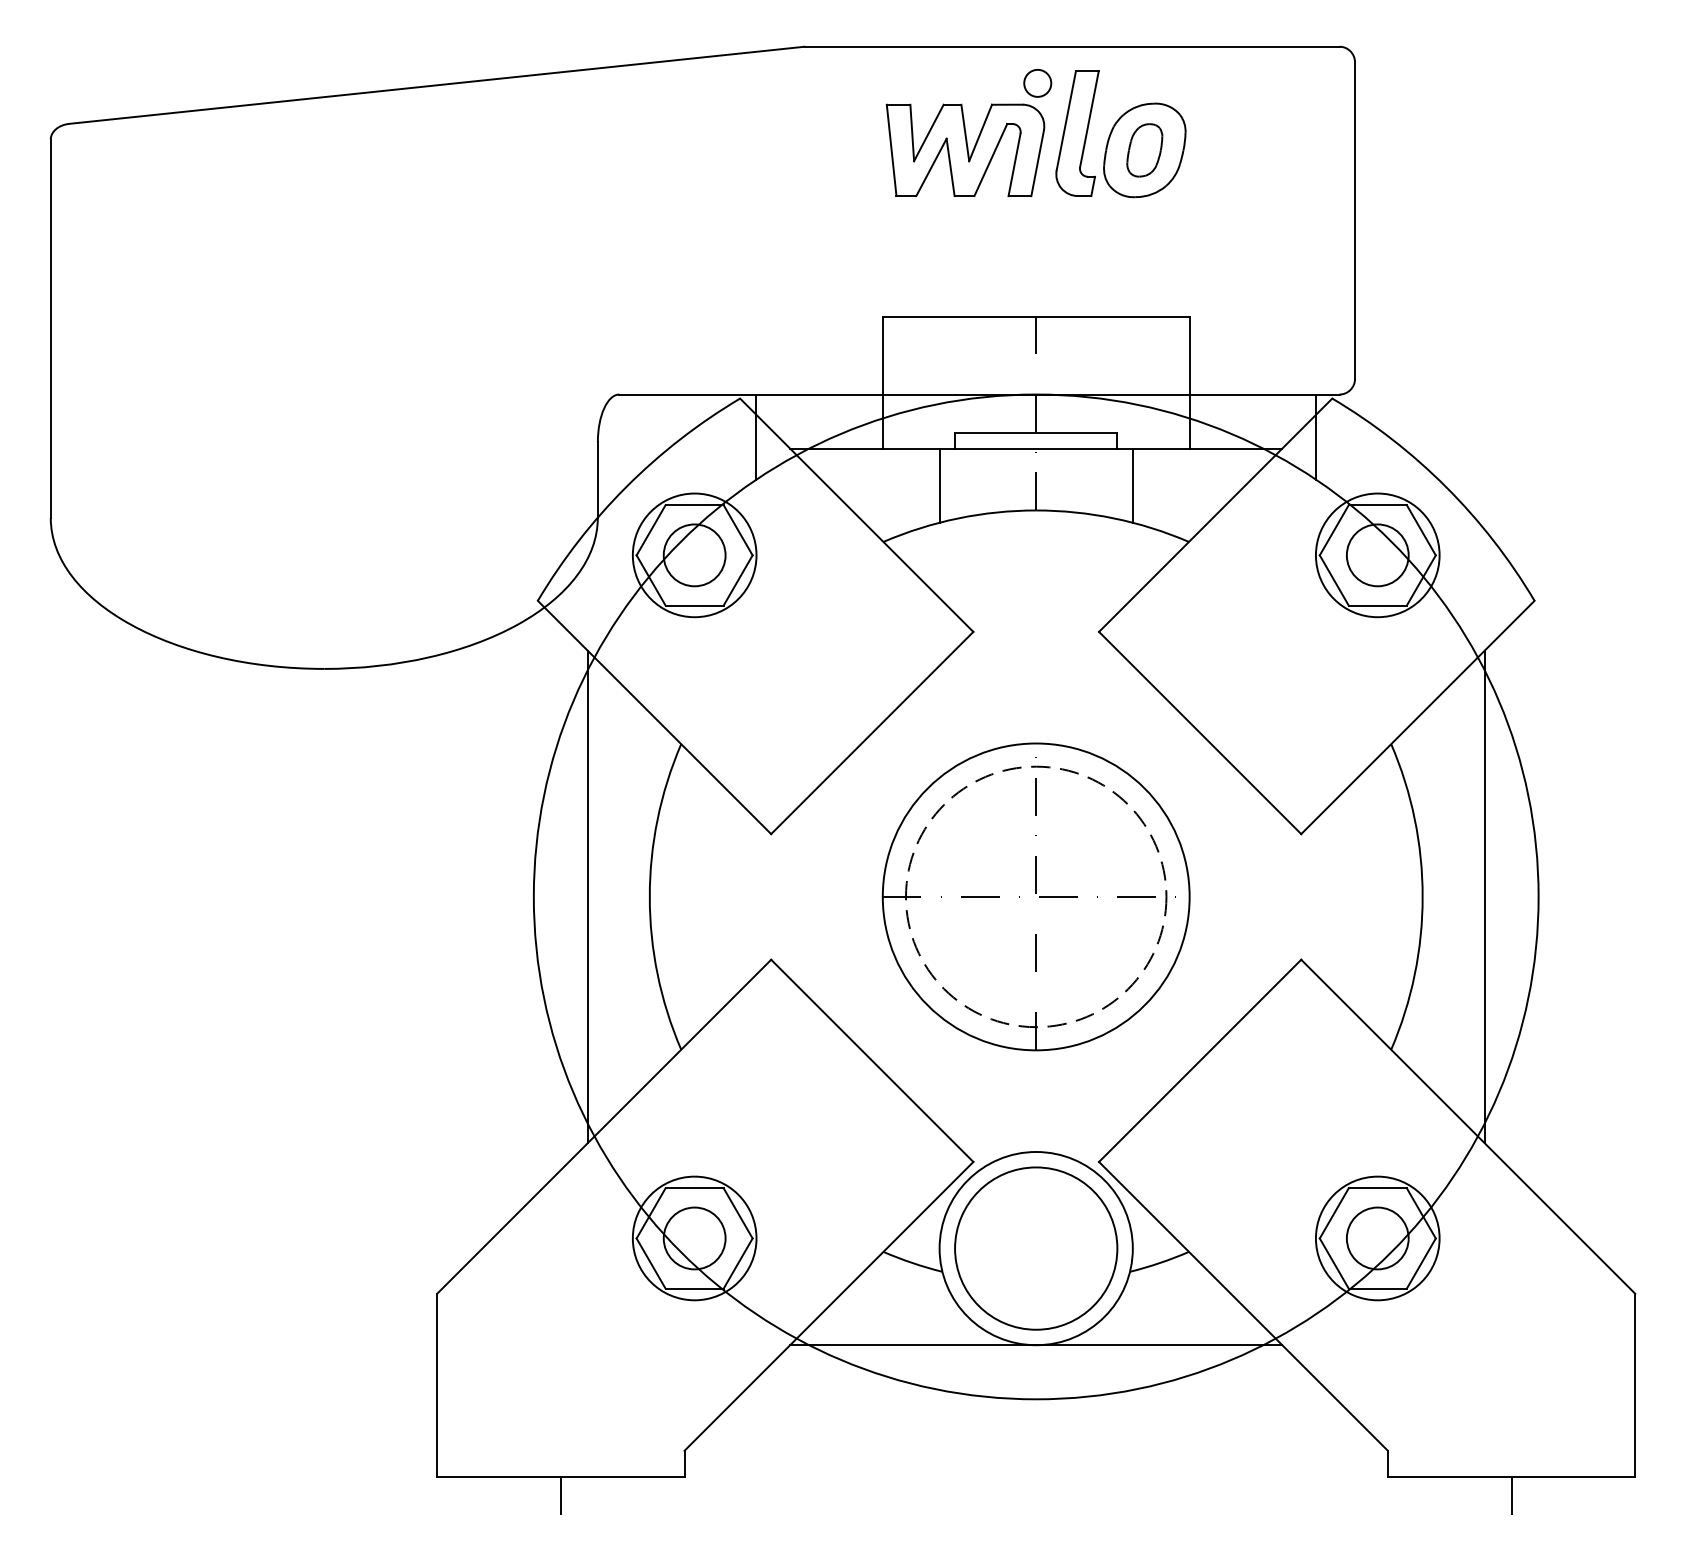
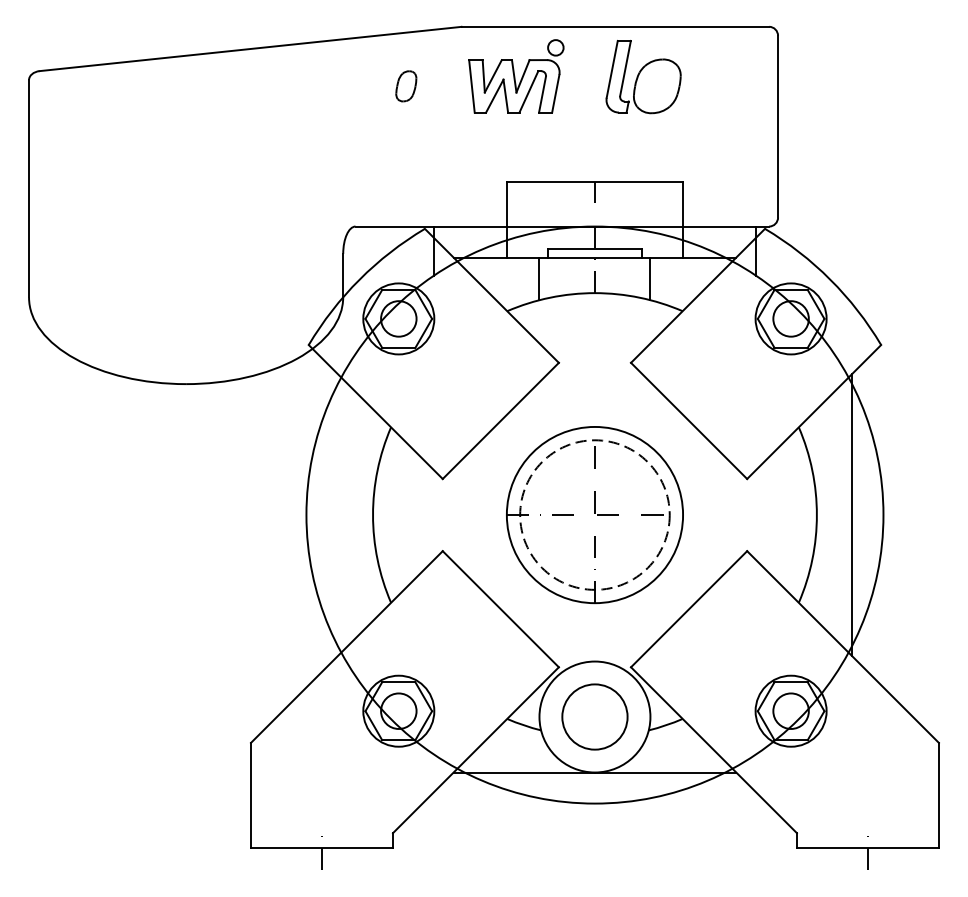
part: (969, 133) -> (516, 76), moved
part: (1145, 150) -> (406, 86), moved
line: (587, 895) -> (337, 514), removed
circle: (1035, 1247) -> (594, 716), size x0.7

